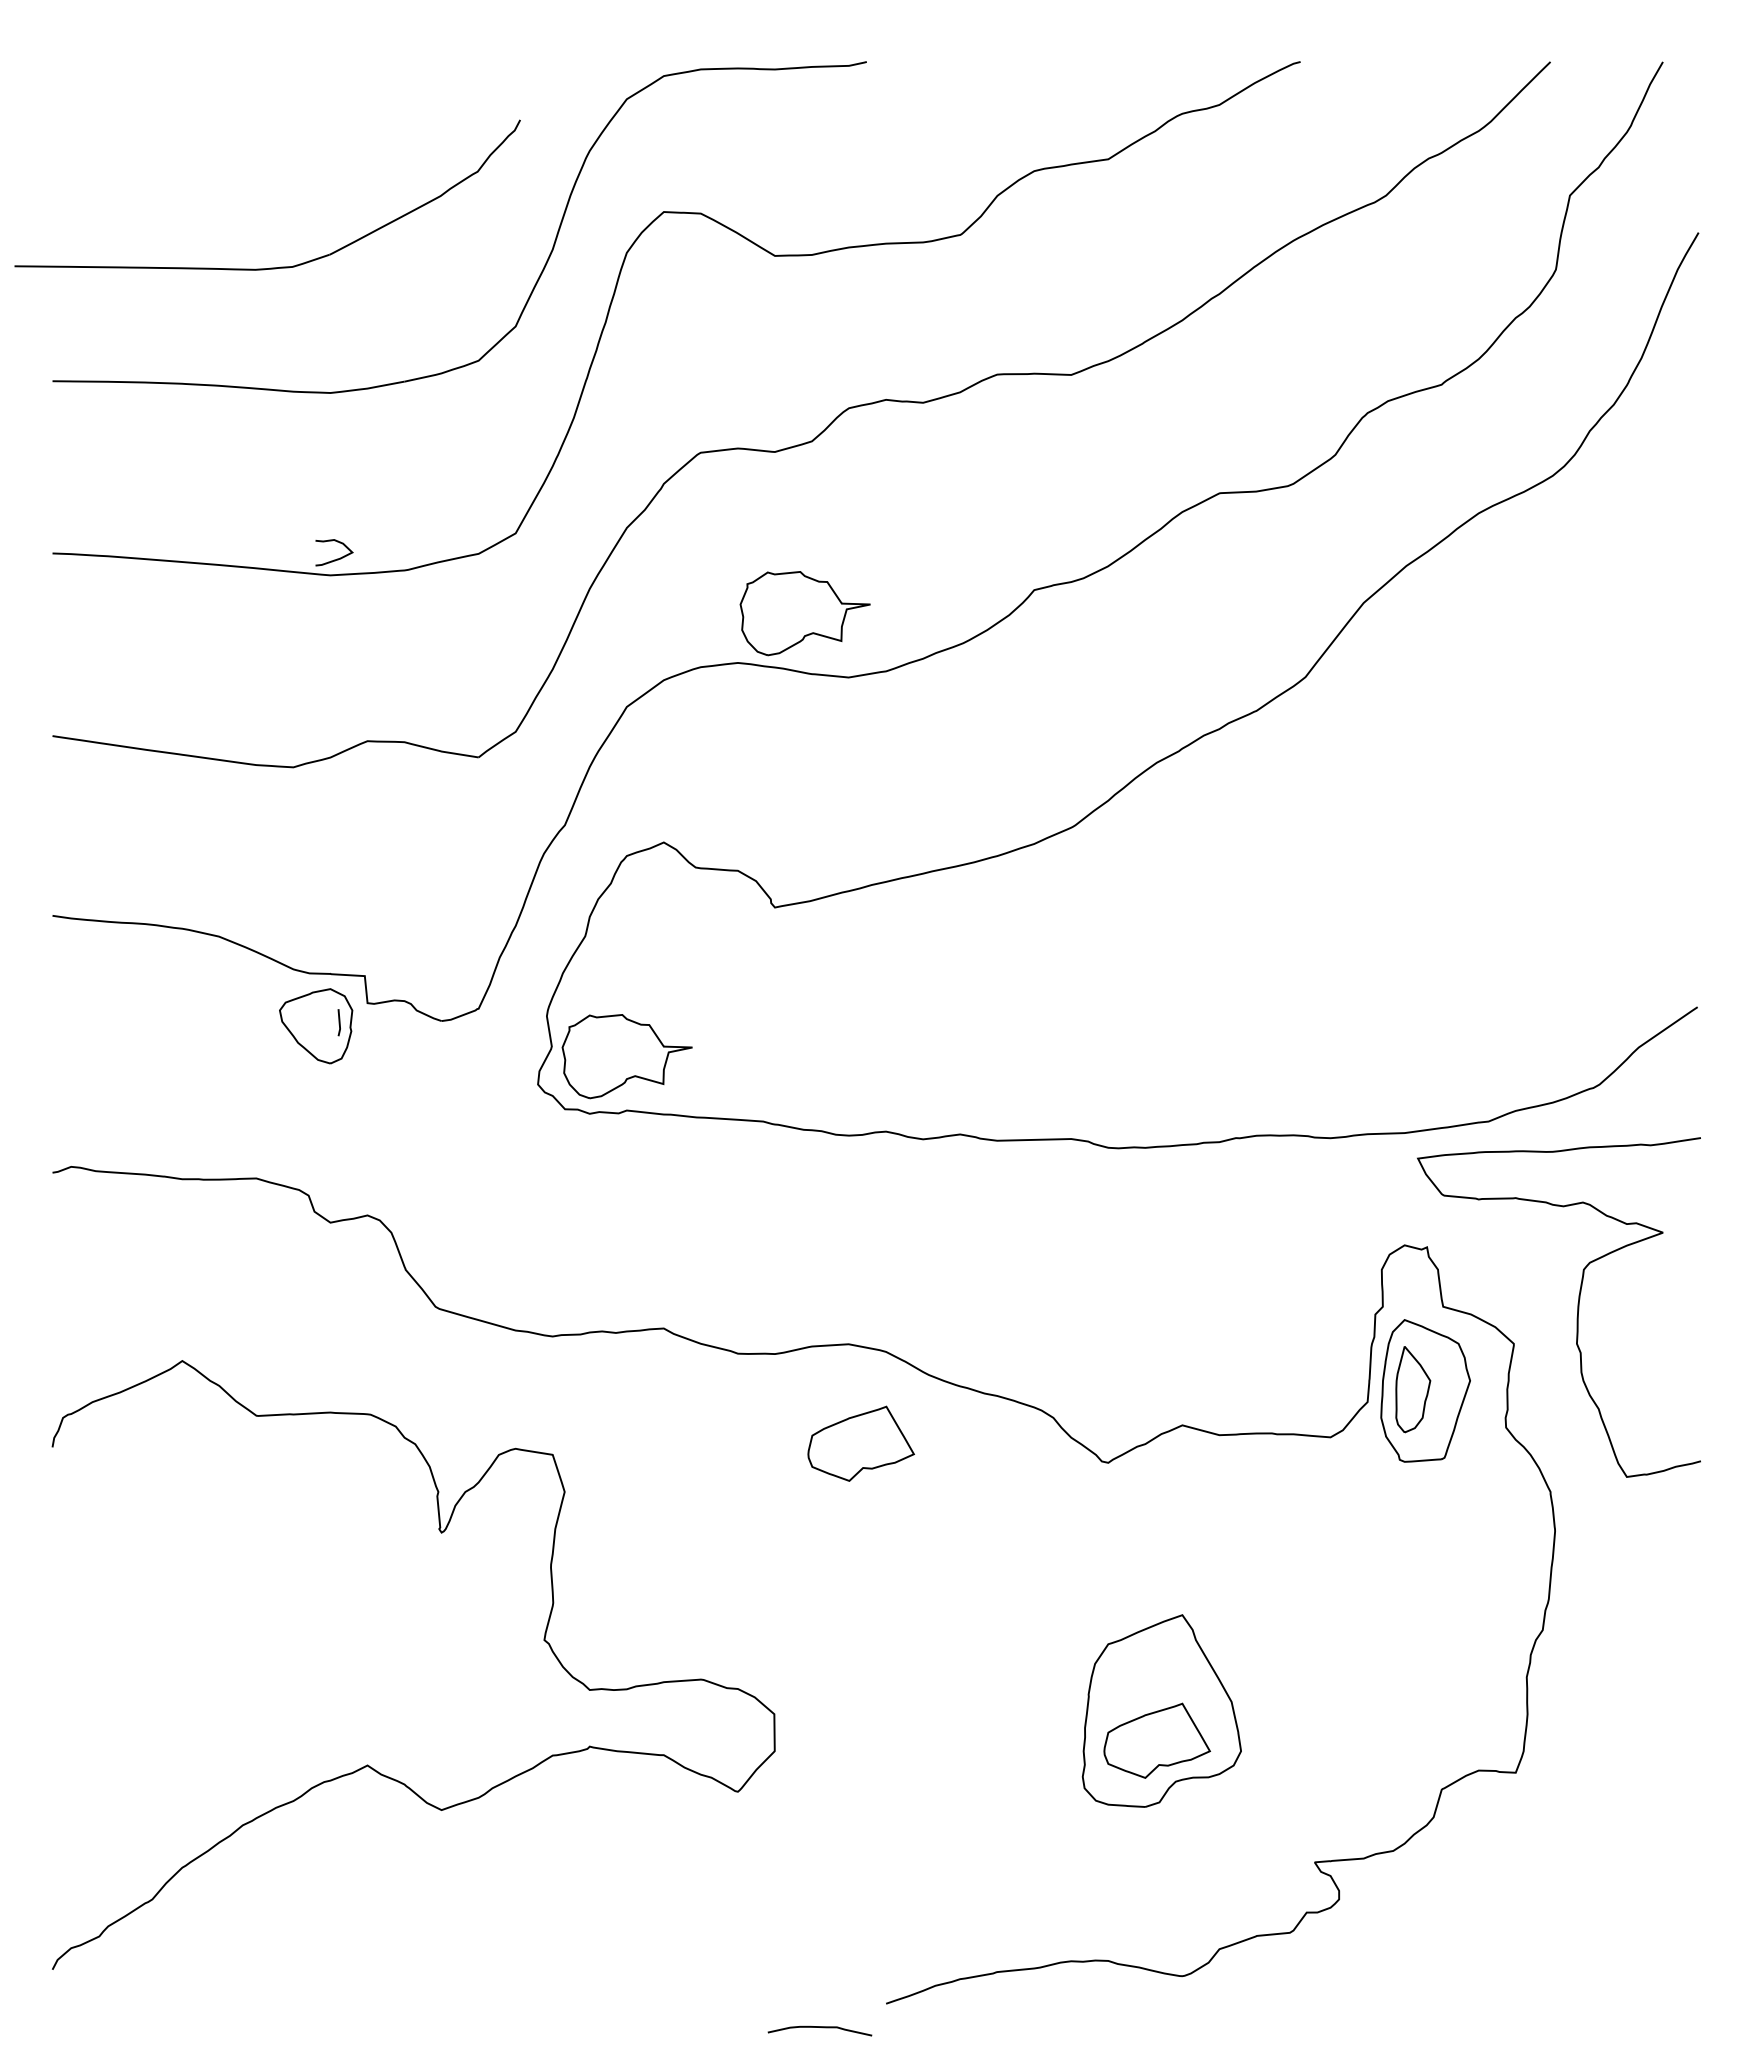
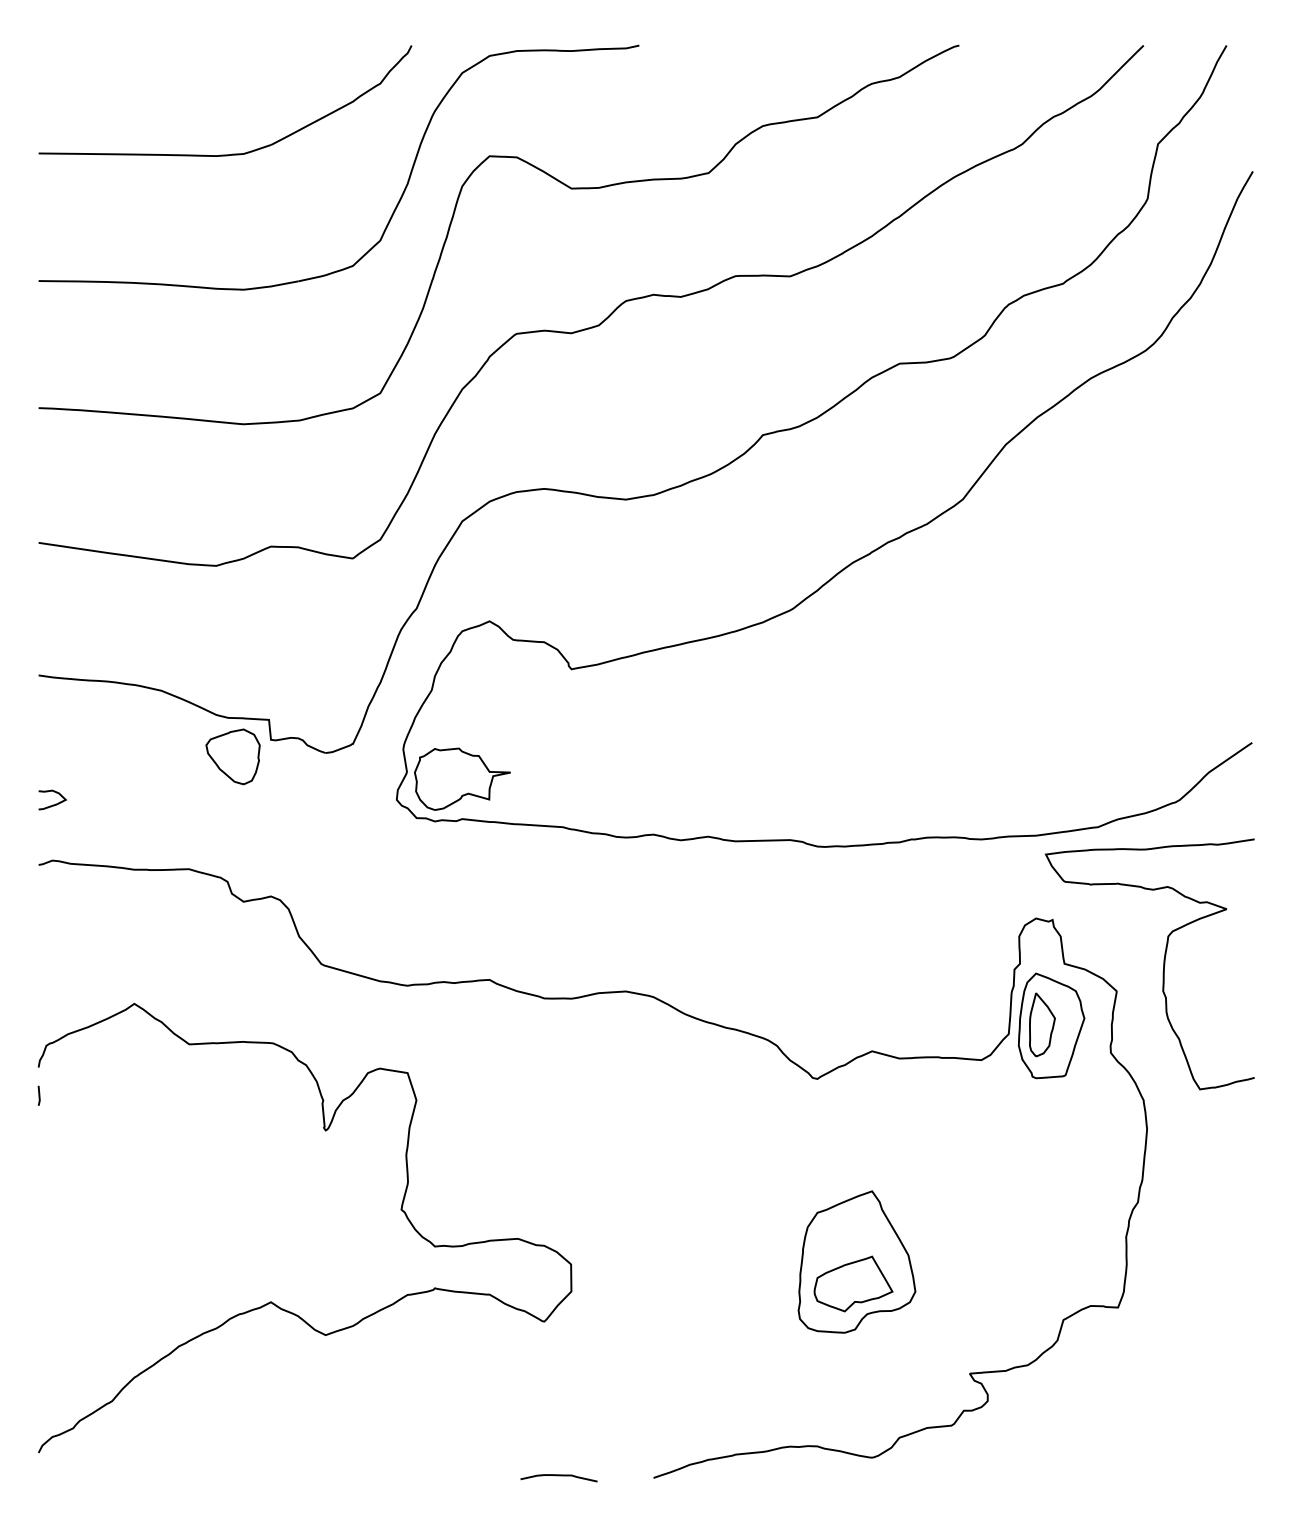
part: (270, 267) -> (227, 154), moved
curve: (337, 558) -> (54, 804), moved
part: (804, 613) -> (593, 452), removed
line: (338, 1022) -> (38, 1095), moved
part: (860, 1443) -> (634, 1064), removed
curve: (819, 2027) -> (558, 1475), moved

